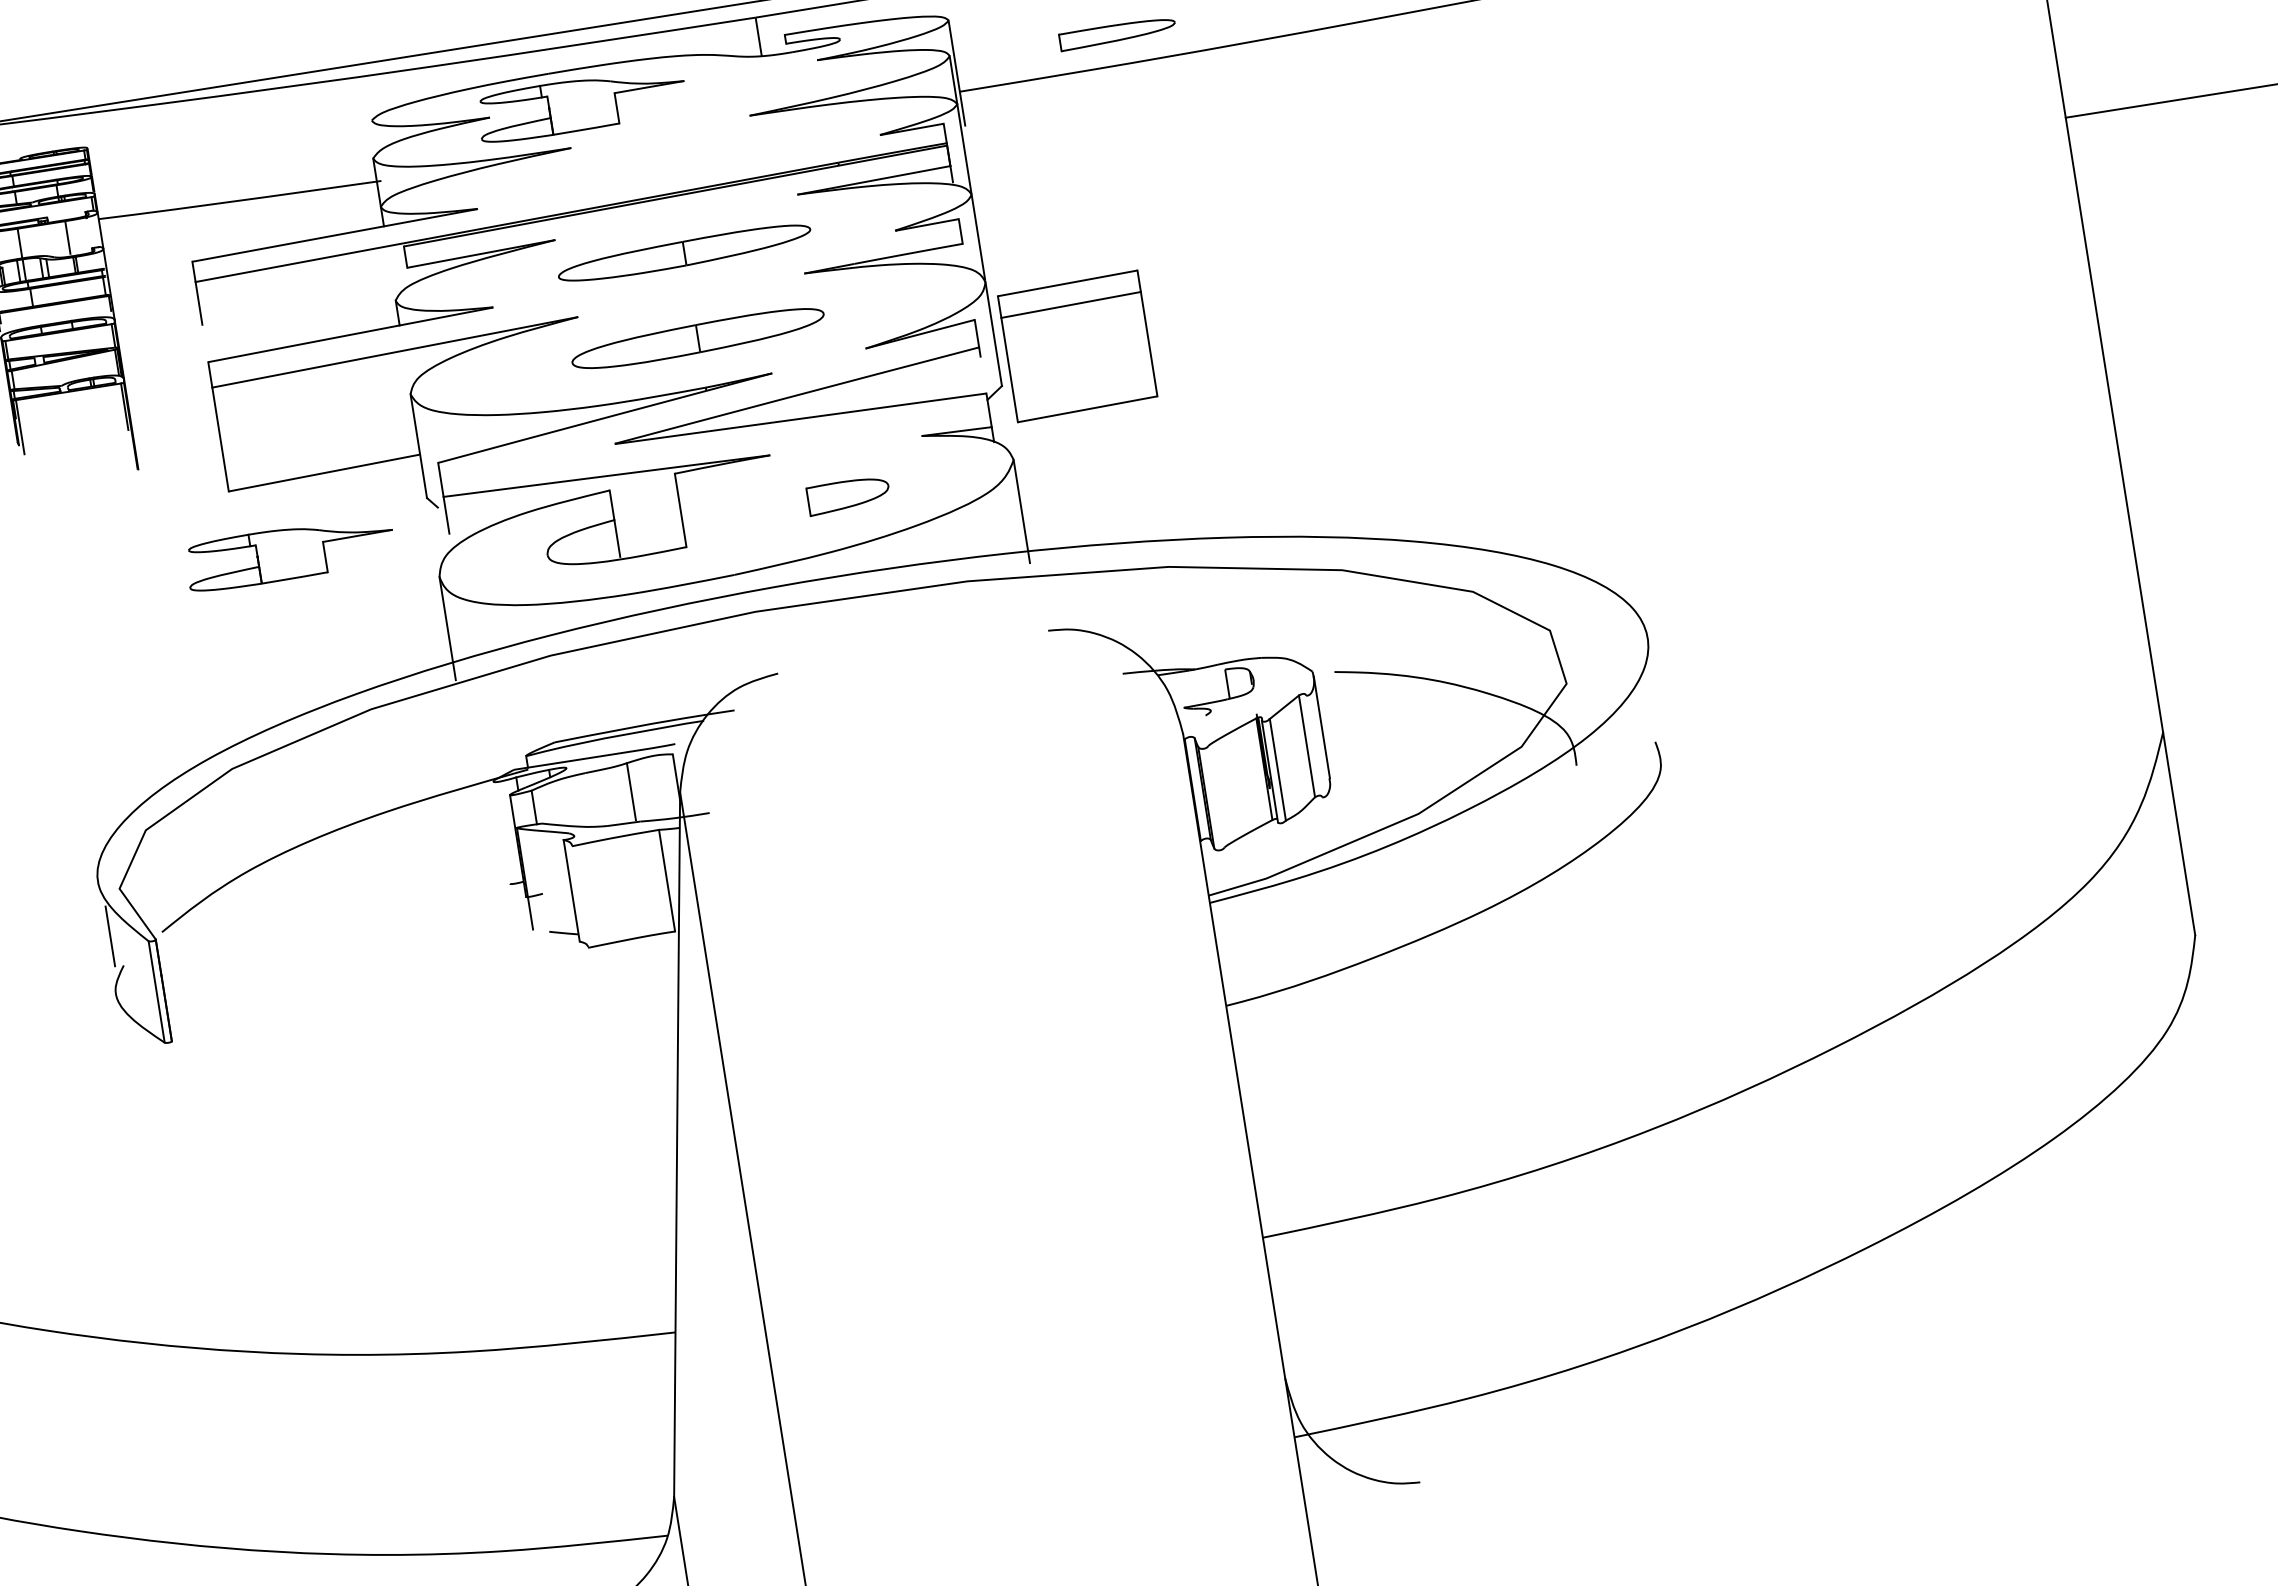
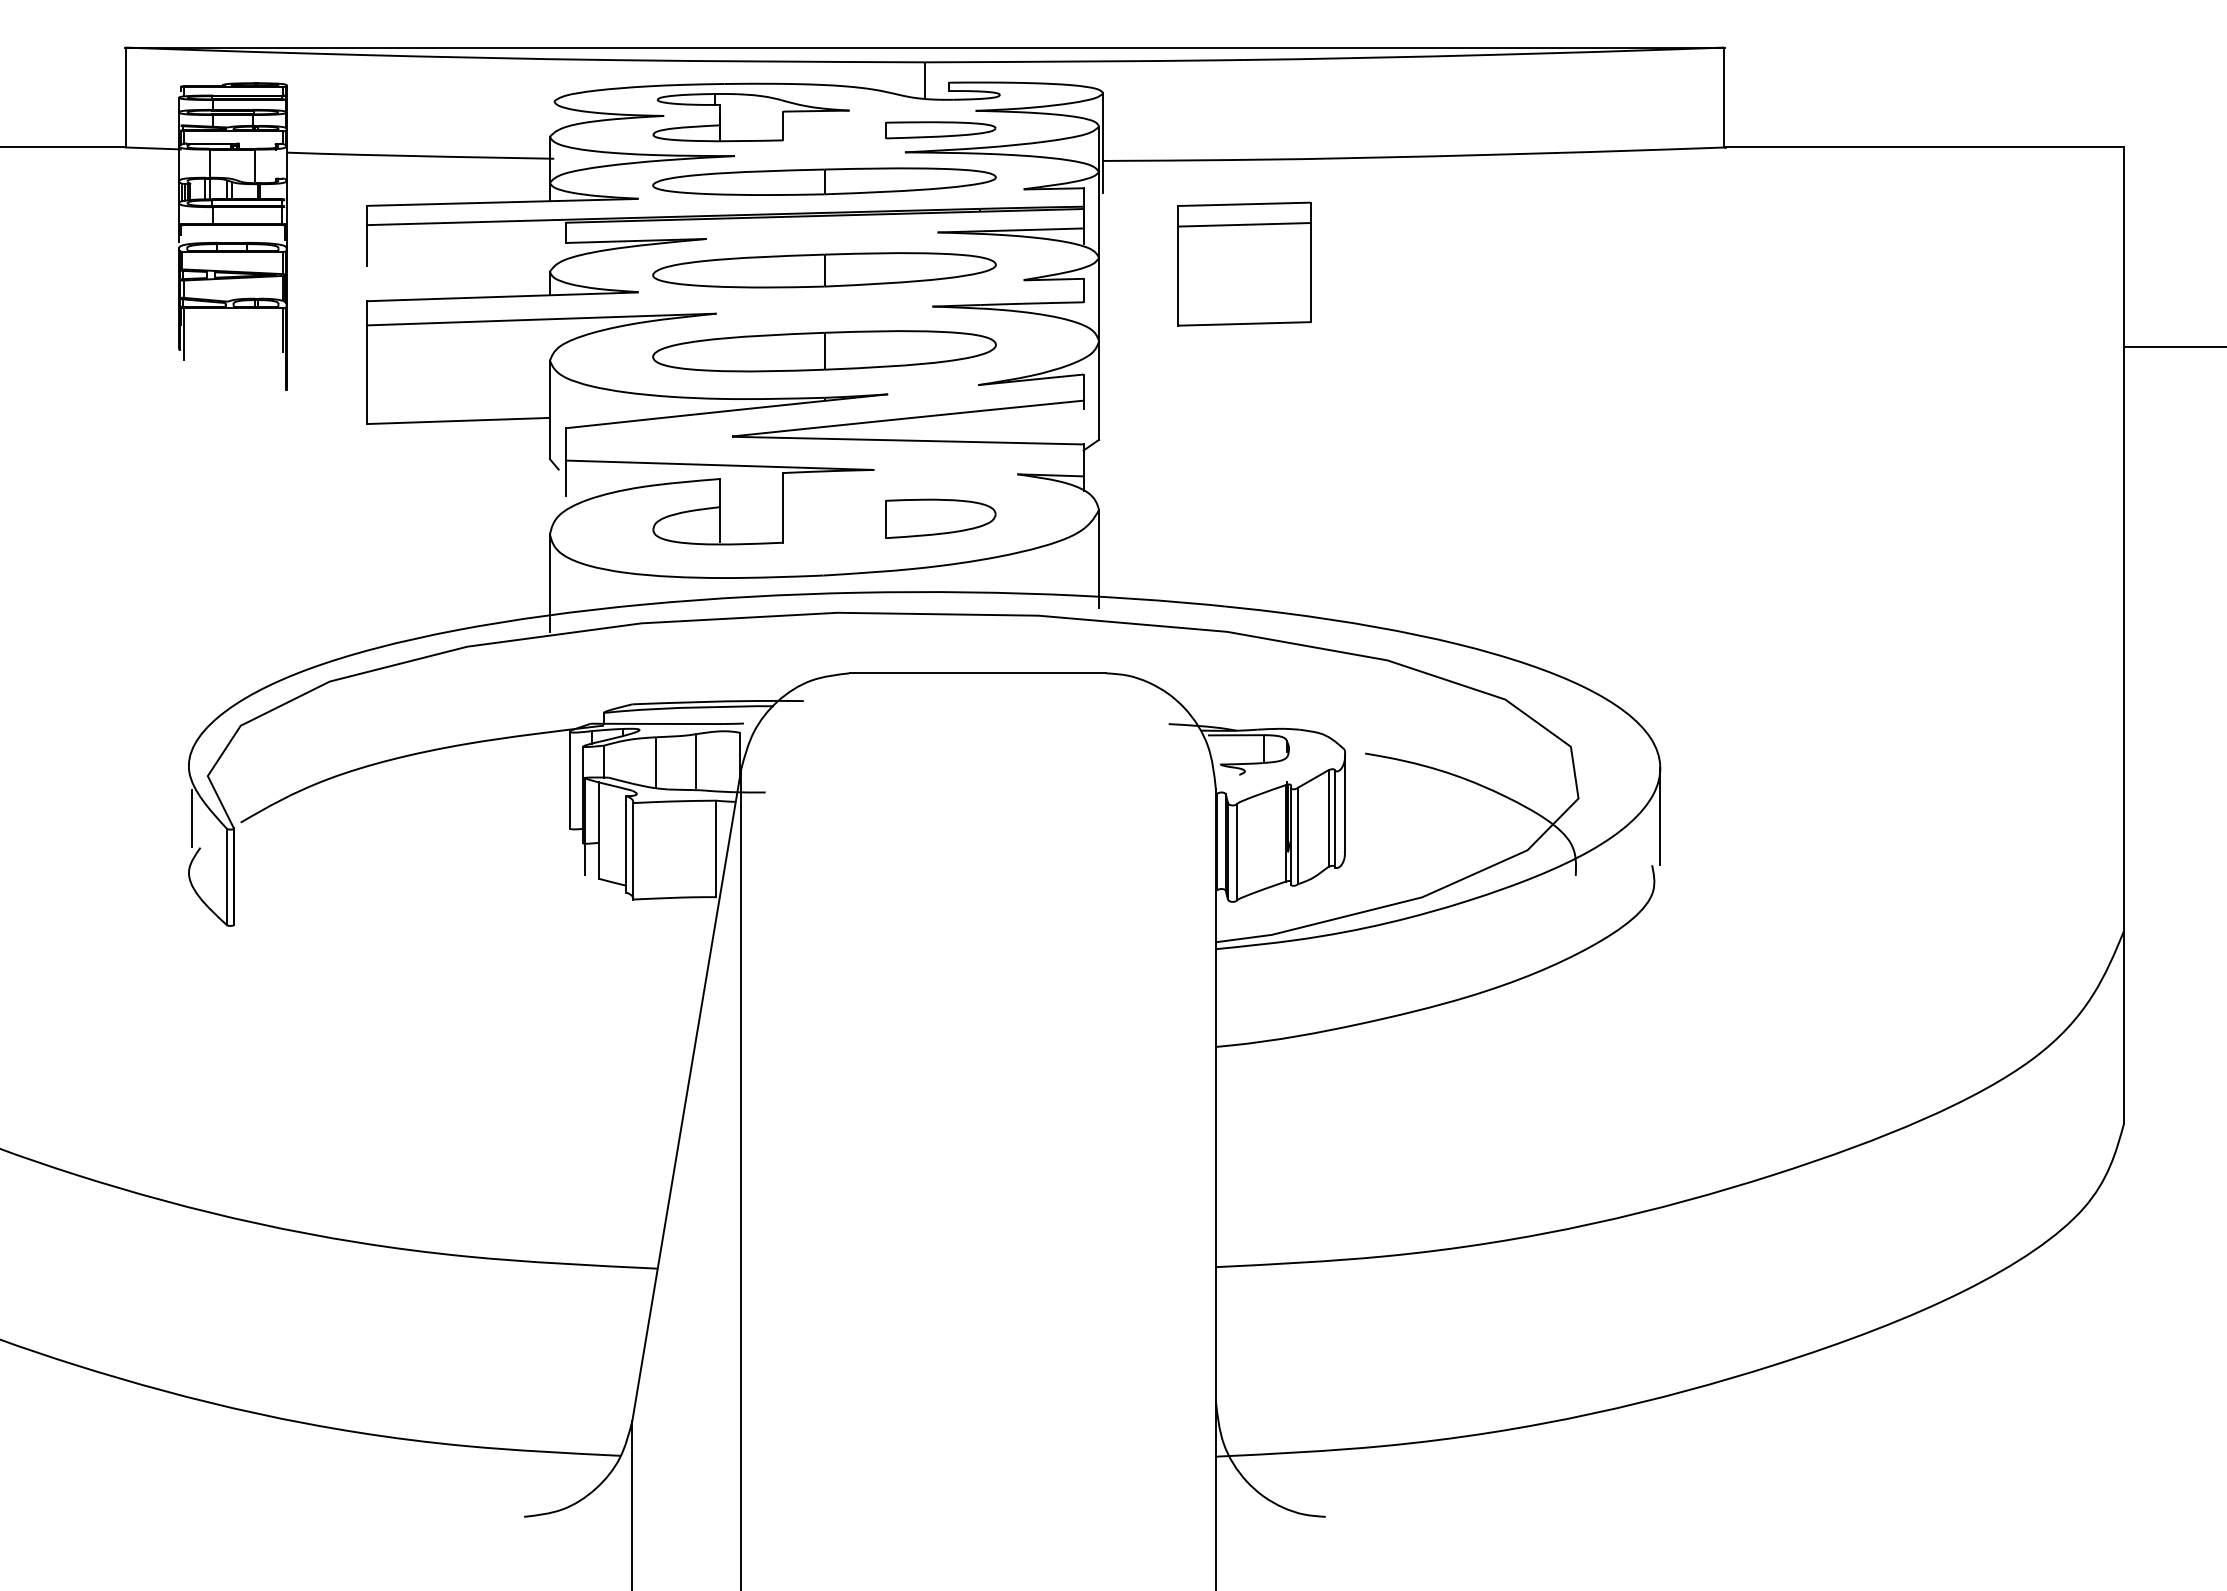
part: (1117, 33) -> (940, 130), moved
part: (669, 159) -> (824, 181), added
part: (684, 253) -> (824, 270), size x1.43
part: (698, 338) -> (824, 351), size x1.43
part: (1078, 345) -> (1244, 263), moved
part: (848, 495) -> (940, 518), size x1.43
part: (289, 553) -> (414, 490), removed
line: (912, 652) -> (977, 673), added
line: (1195, 674) -> (1236, 735), added
line: (1655, 689) -> (1660, 816), added
line: (1314, 746) -> (1335, 819), added
line: (1216, 796) -> (1237, 851), added
line: (589, 799) -> (656, 762), added
line: (502, 831) -> (570, 779), added
line: (541, 880) -> (599, 830), added
line: (580, 897) -> (633, 851), added

